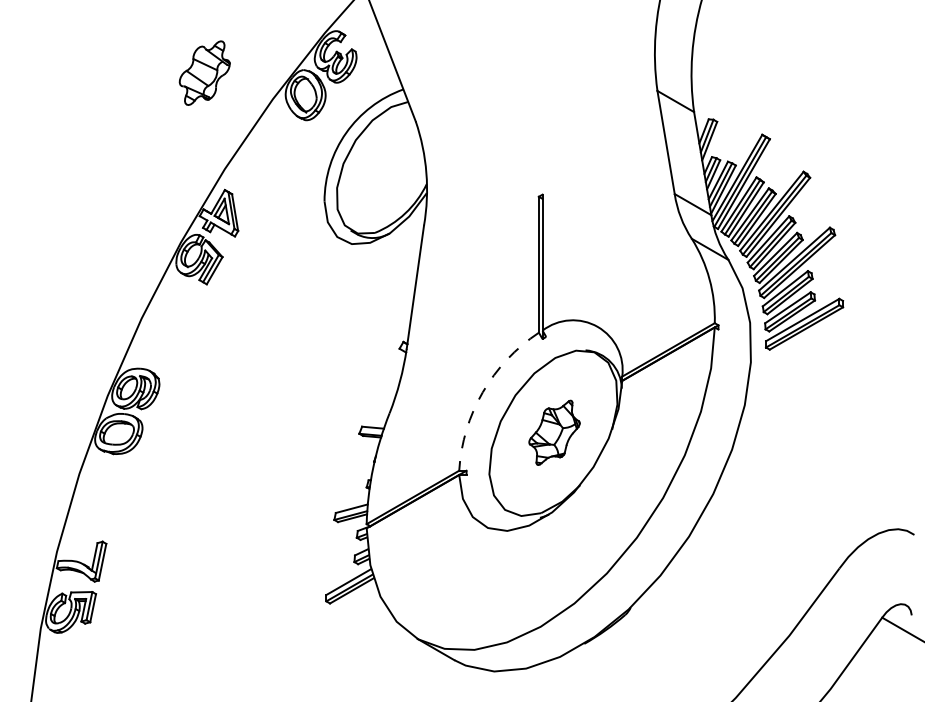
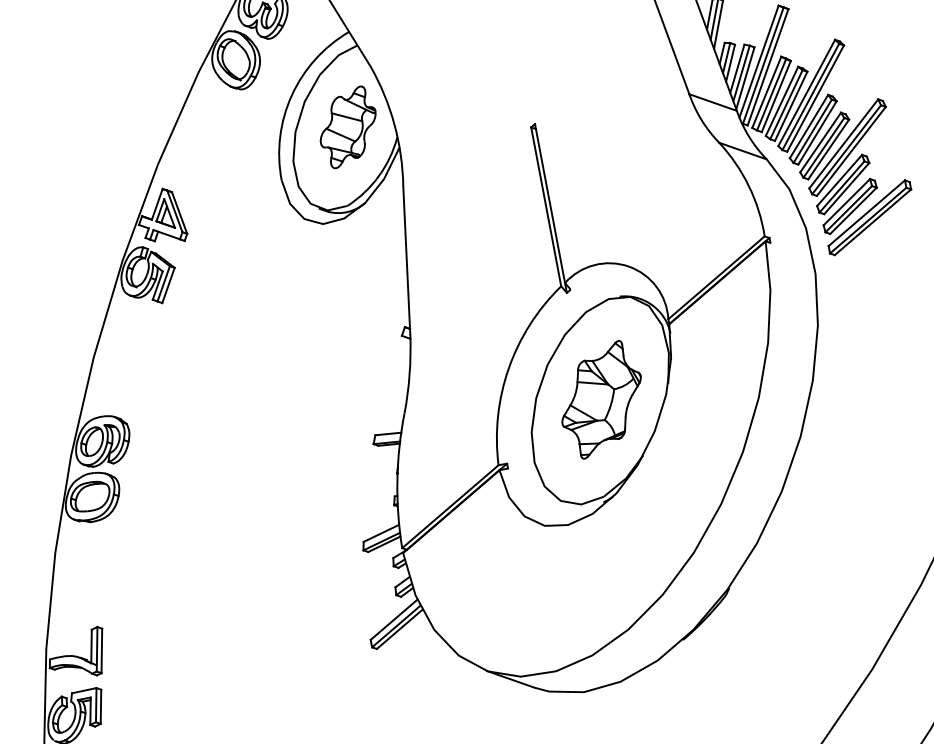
part: (204, 72) -> (347, 126), moved
arc: (482, 392) -> (508, 368), dashed -> solid
part: (554, 432) -> (601, 399), size x1.43

